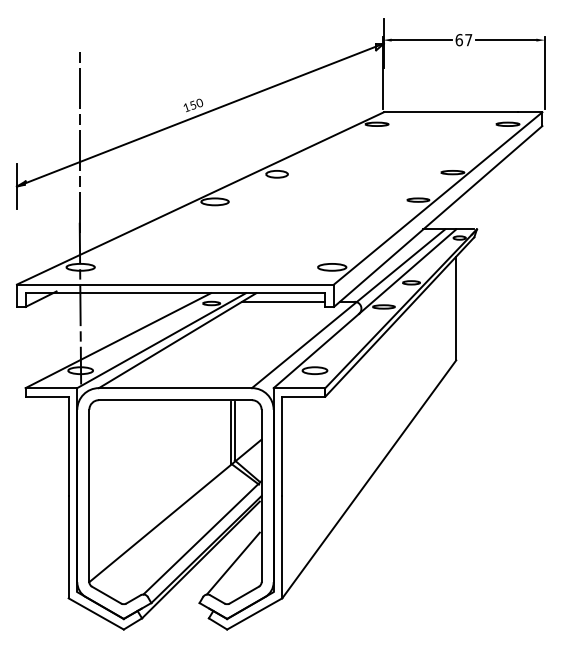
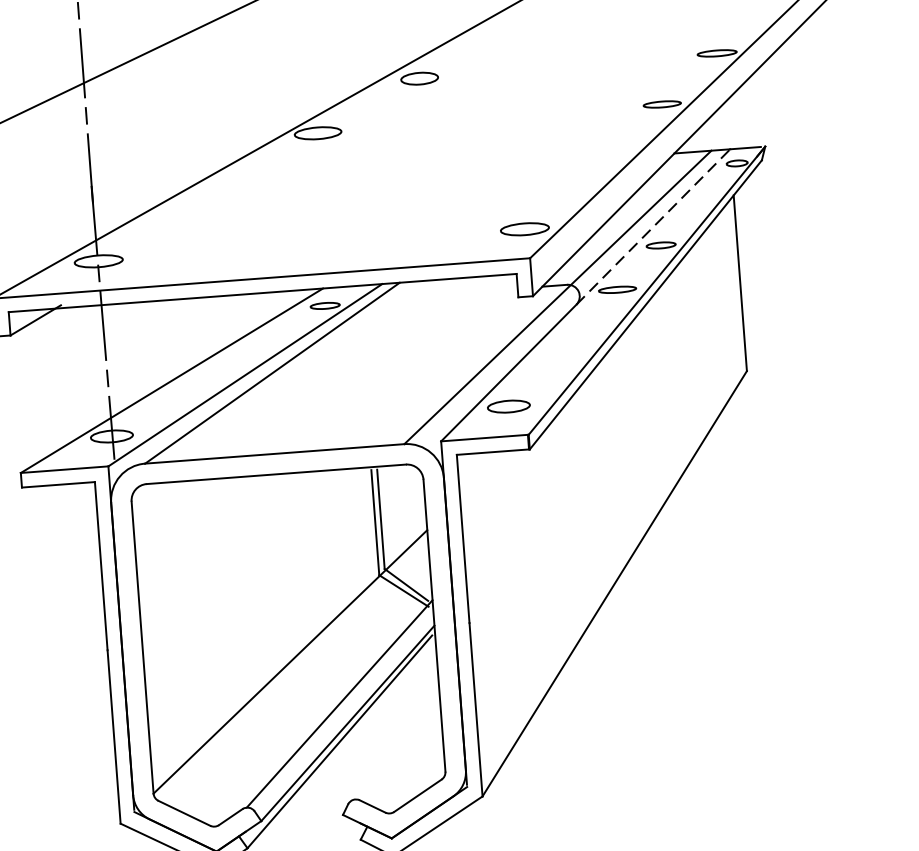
line: (408, 271) -> (654, 226), solid -> dashed
line: (283, 301) -> (446, 293), removed
line: (232, 563) -> (393, 743), removed

